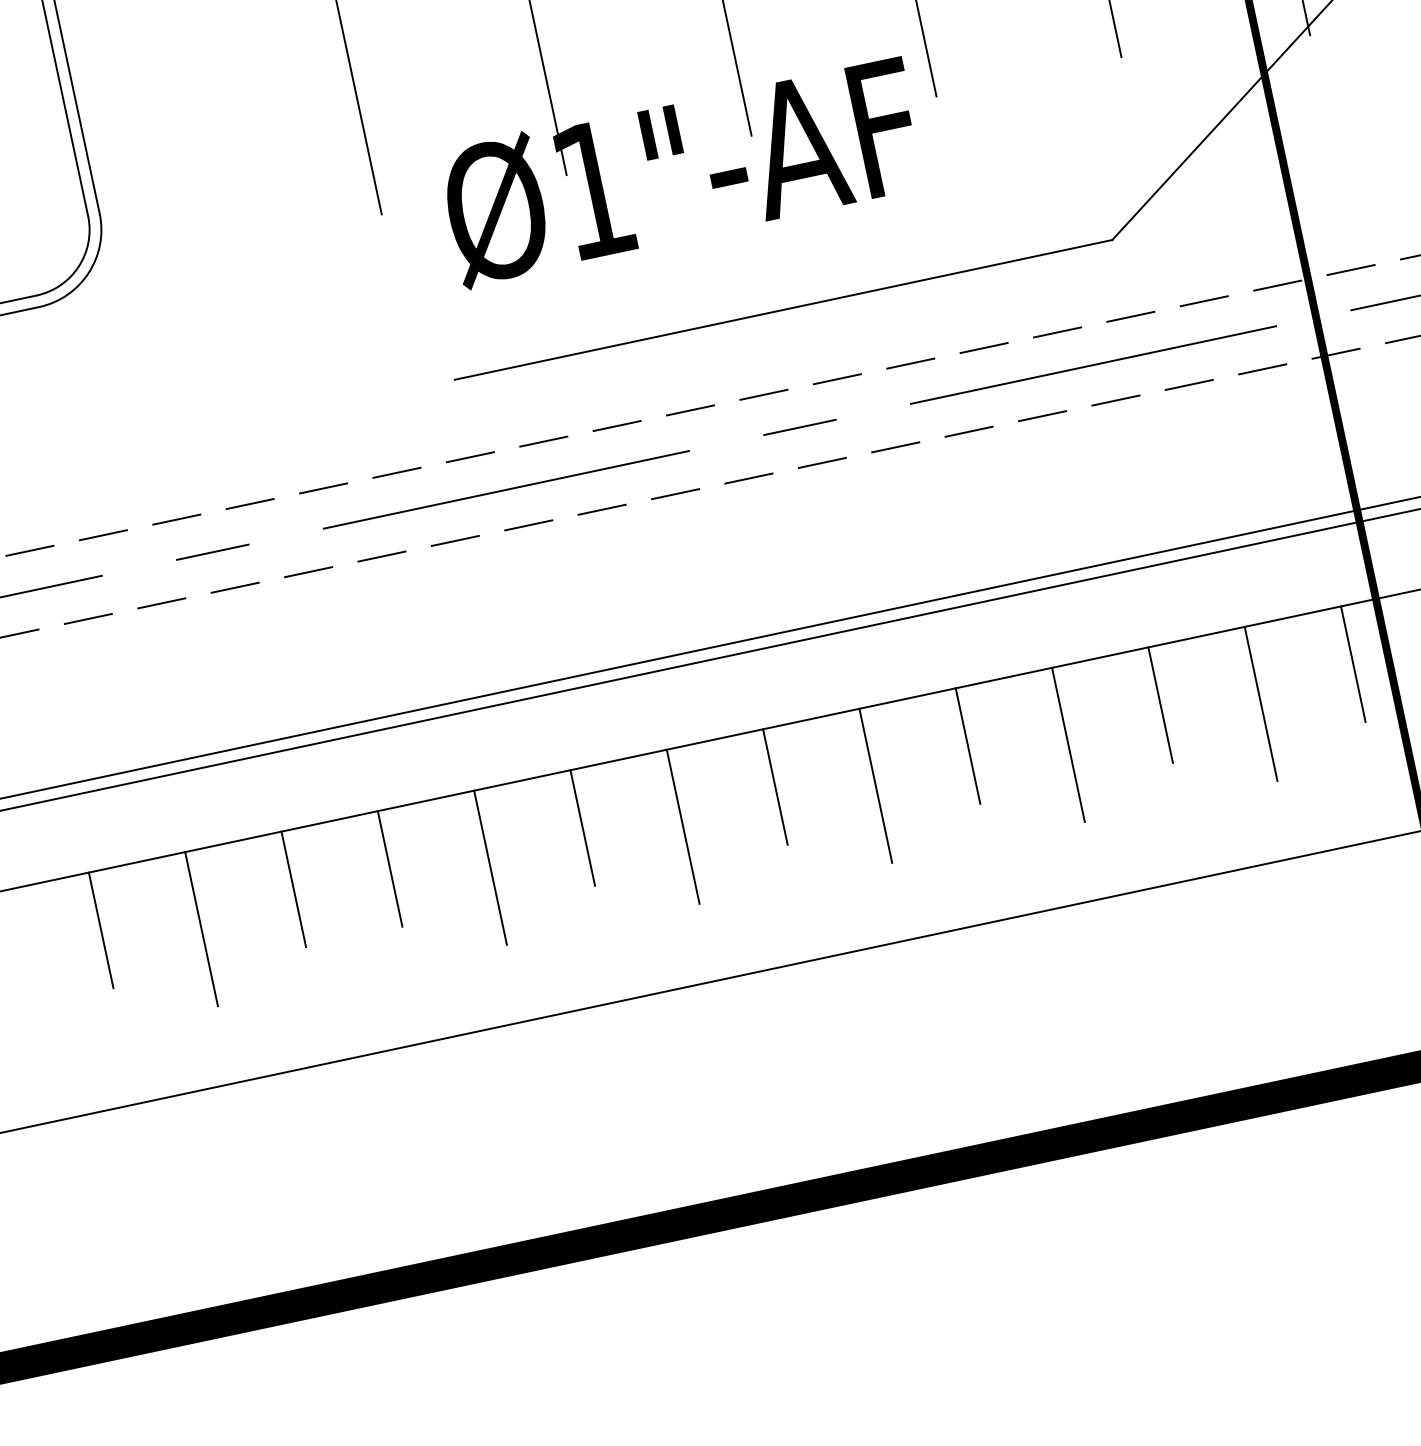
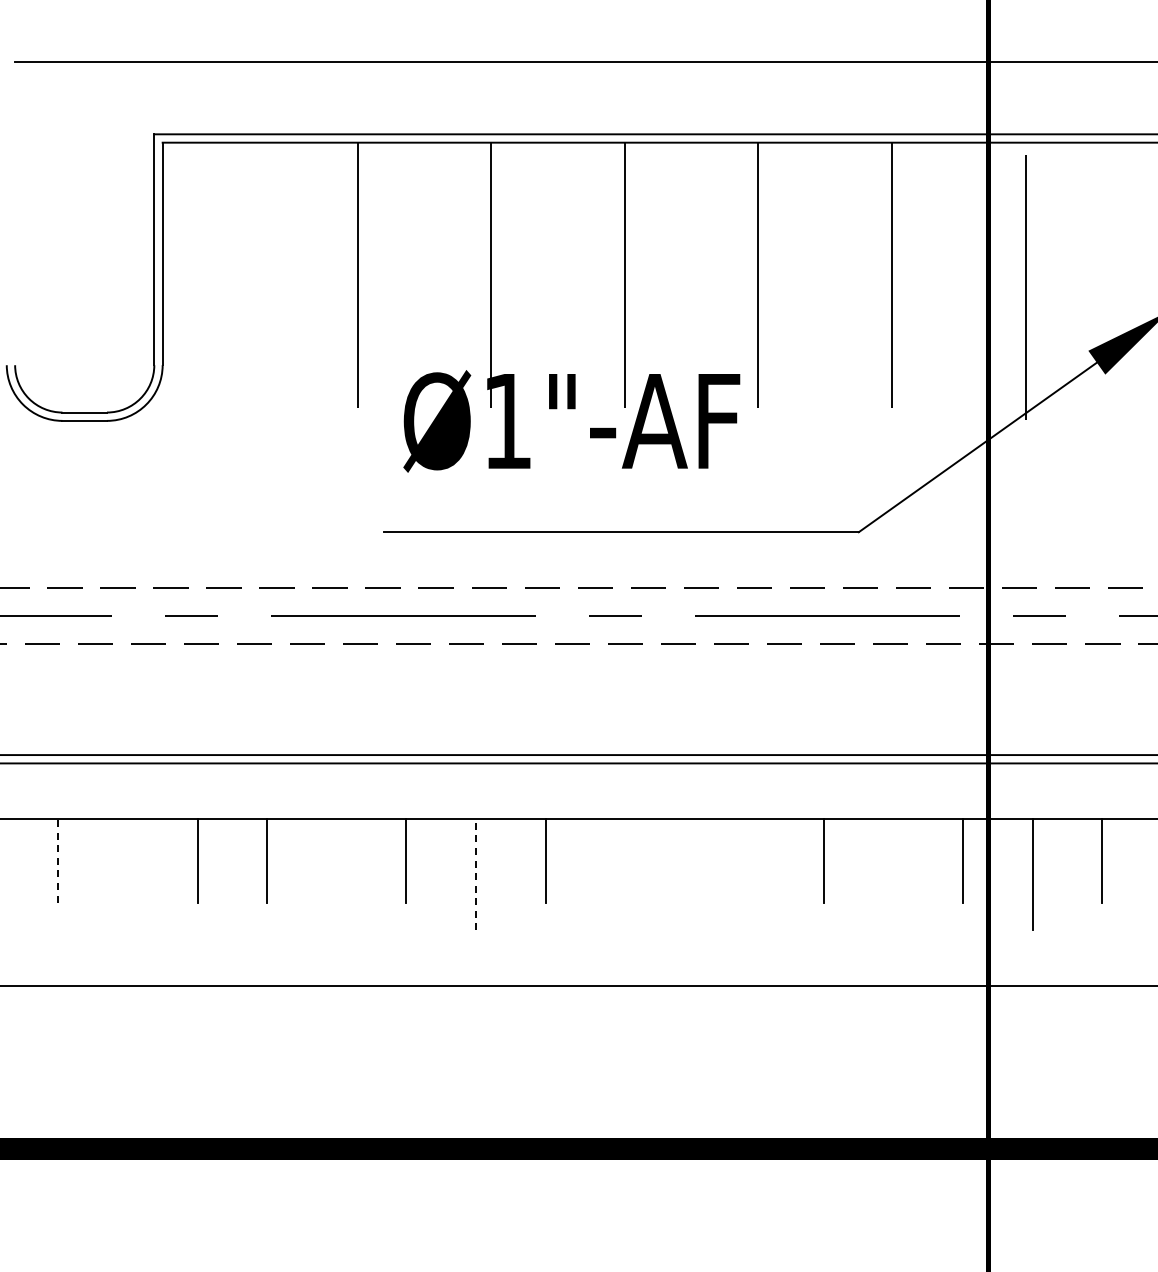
line: (1261, 703) -> (893, 874), removed
line: (1068, 744) -> (754, 874), removed
line: (967, 745) -> (684, 860), removed
line: (876, 785) -> (615, 874), removed
line: (682, 826) -> (475, 874), solid -> dashed
line: (490, 867) -> (336, 874), removed
line: (200, 928) -> (127, 874), removed
line: (101, 929) -> (58, 860), solid -> dashed

